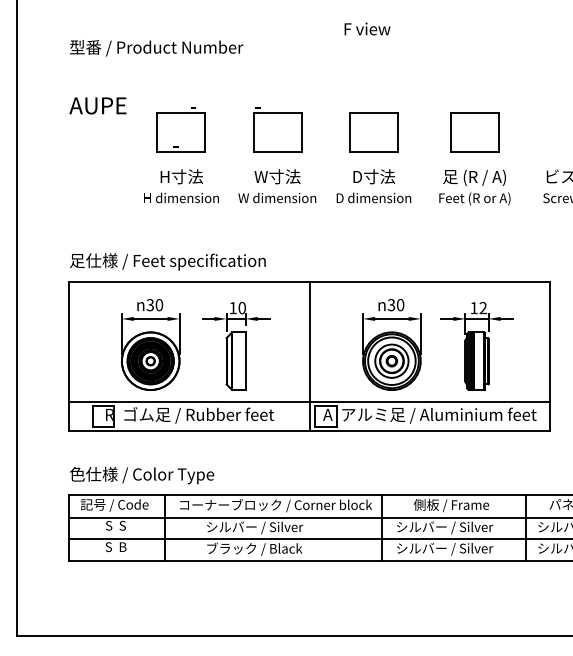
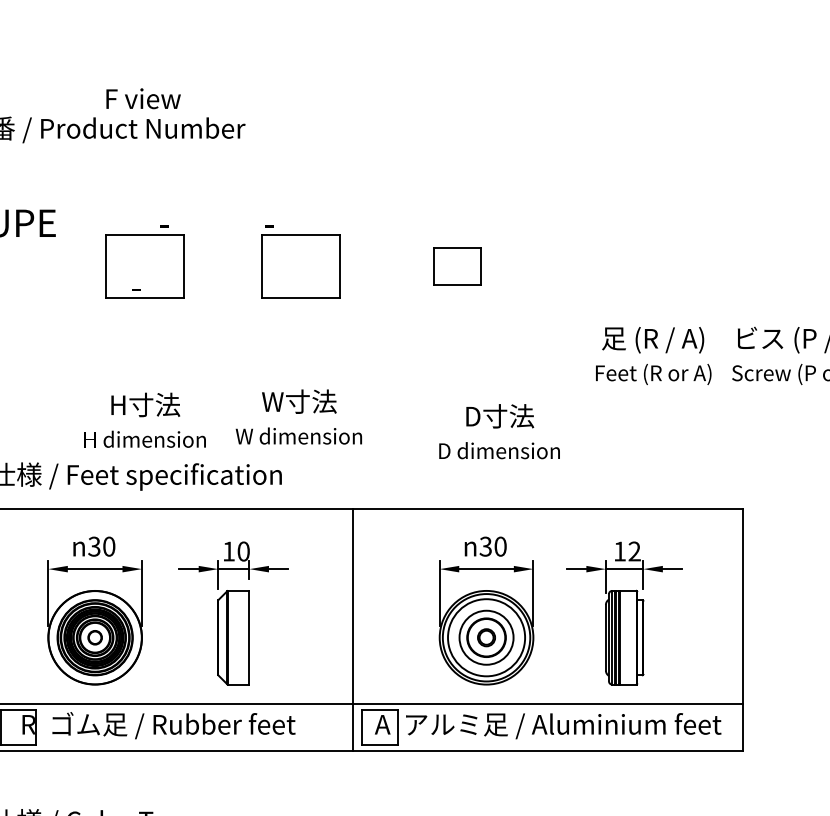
text: (367, 28) -> (143, 97), moved
part: (373, 132) -> (456, 266), size x0.6
part: (474, 132) -> (620, 266), removed
text: (181, 186) -> (145, 420), moved
text: (277, 186) -> (299, 417), moved
text: (373, 186) -> (498, 432), moved
text: (474, 187) -> (653, 355), moved

